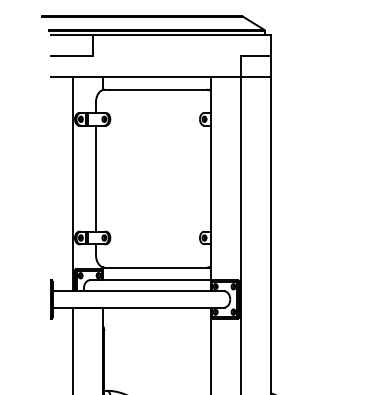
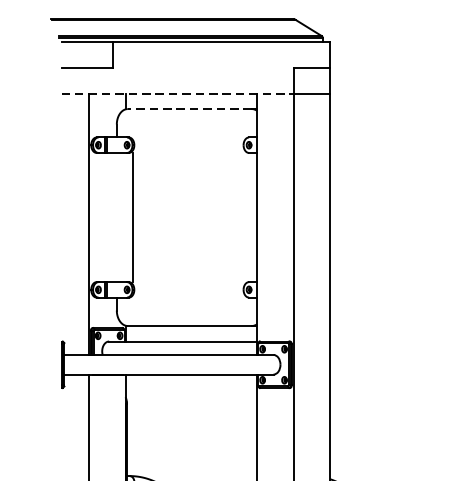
line: (146, 76) -> (178, 93), solid -> dashed
line: (155, 89) -> (189, 108), solid -> dashed
line: (95, 178) -> (132, 217), moved

